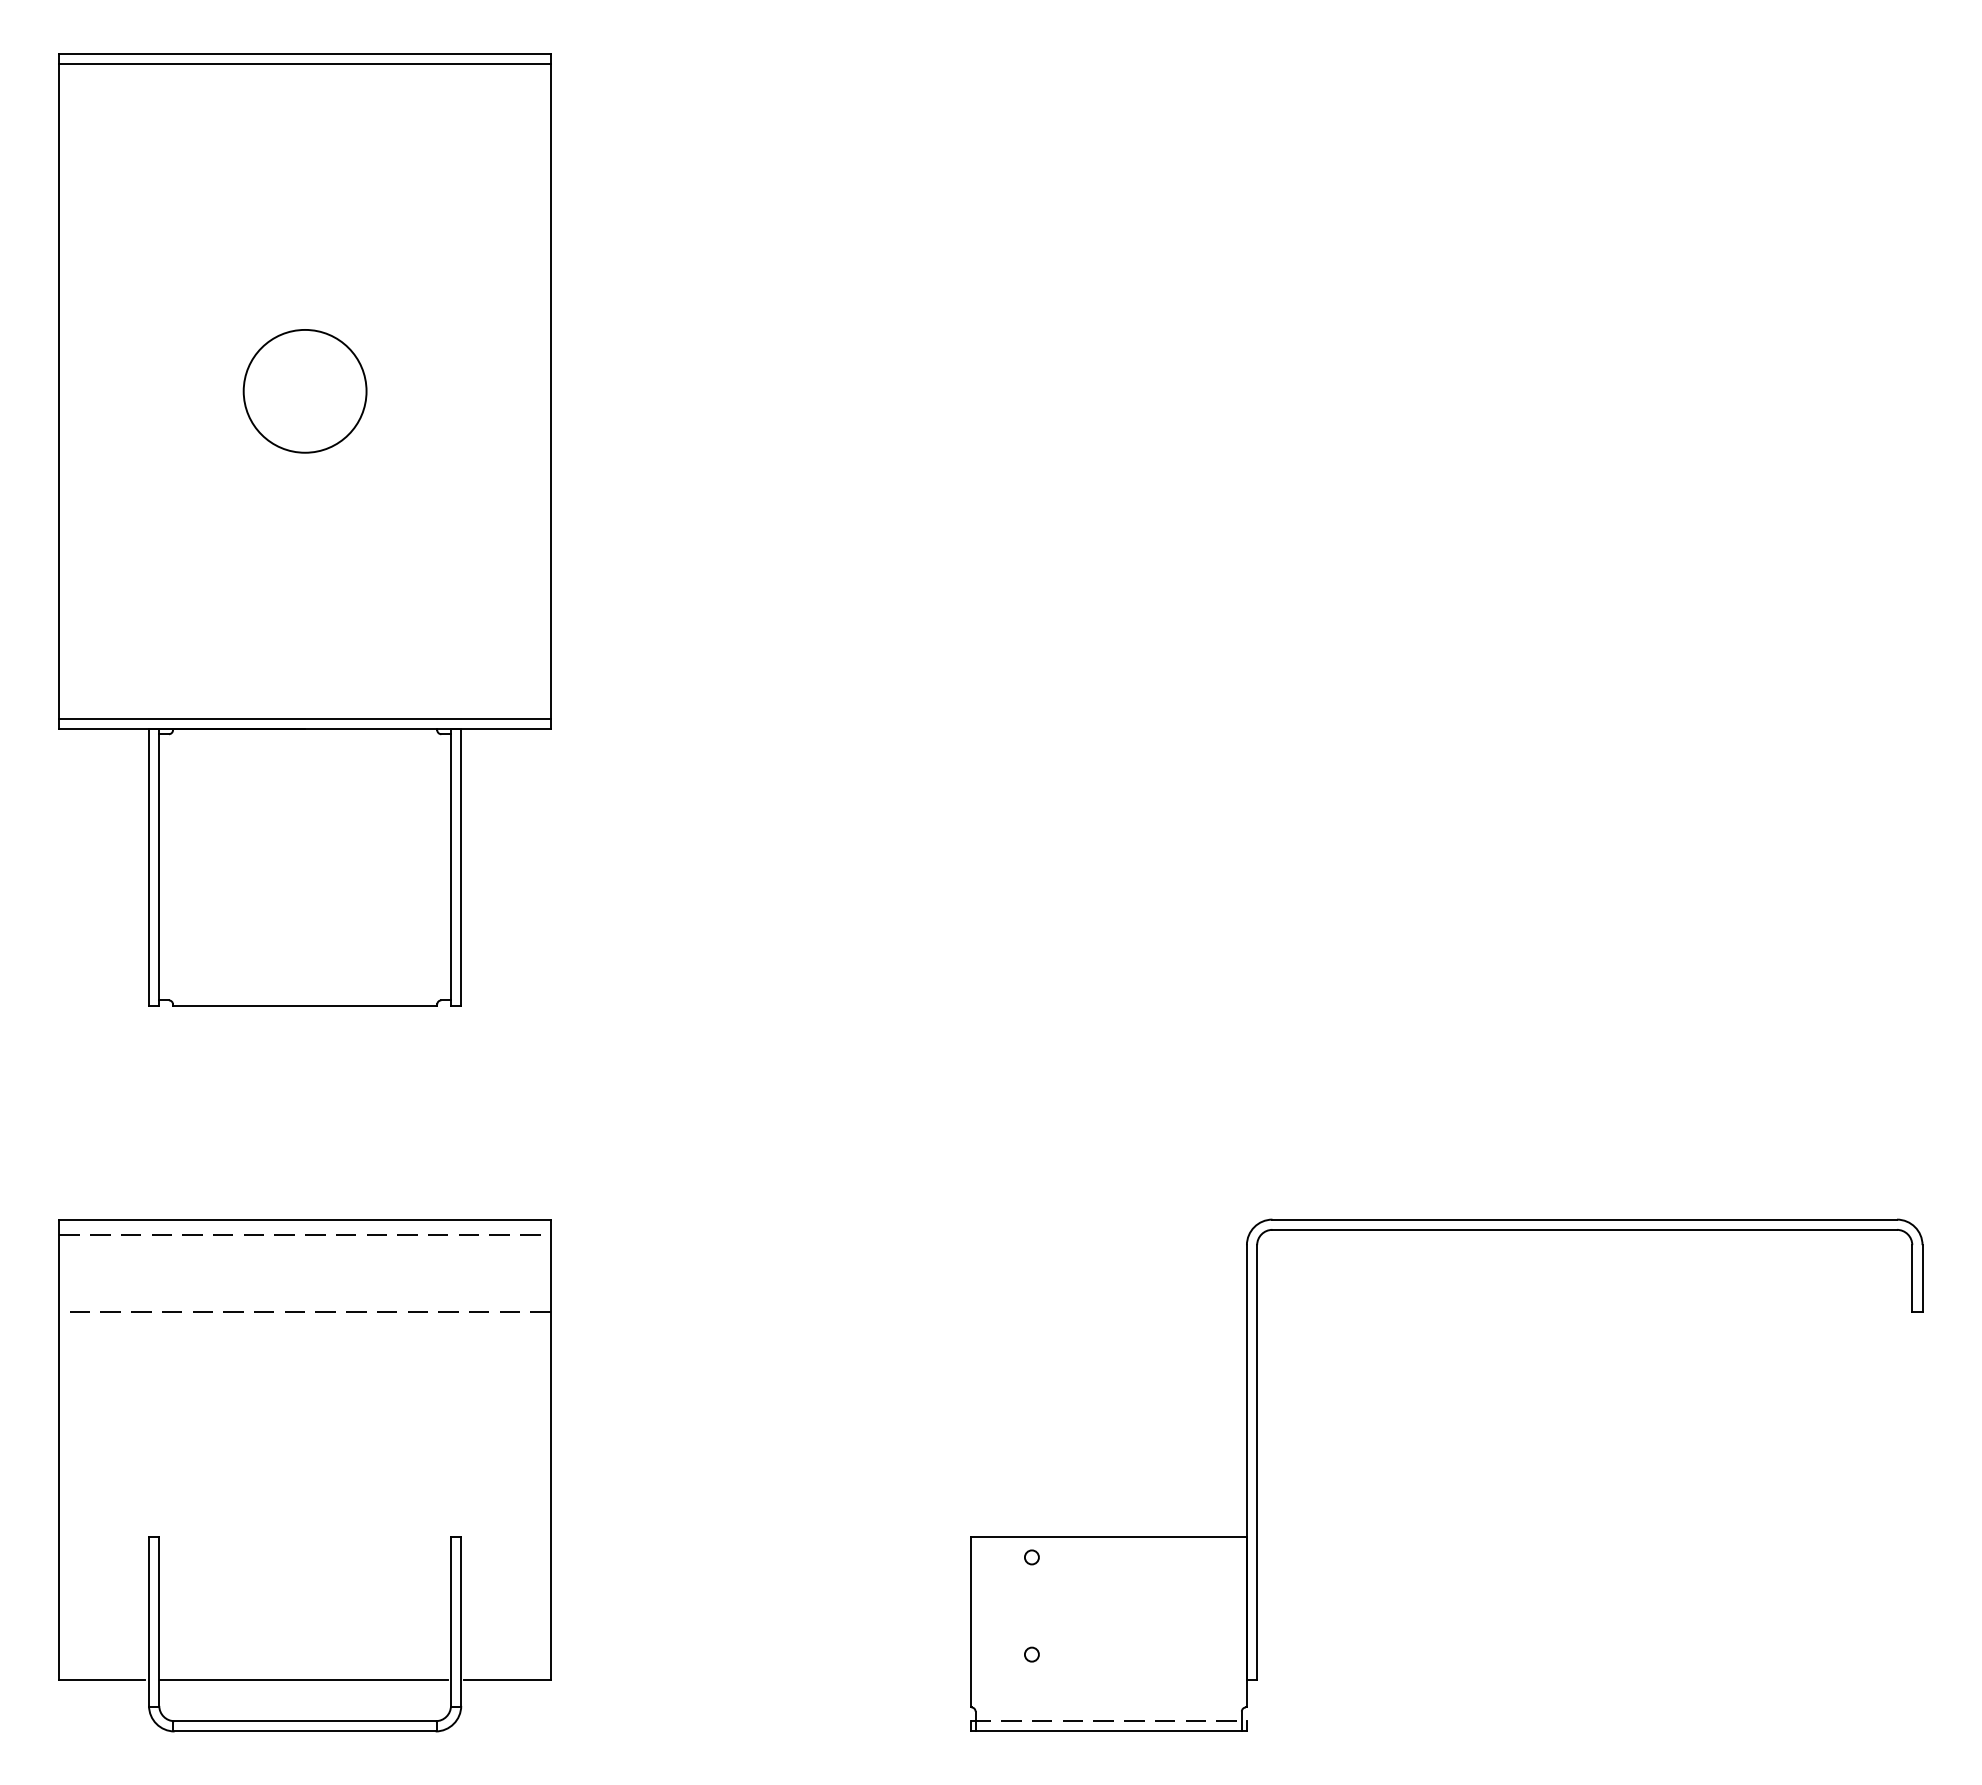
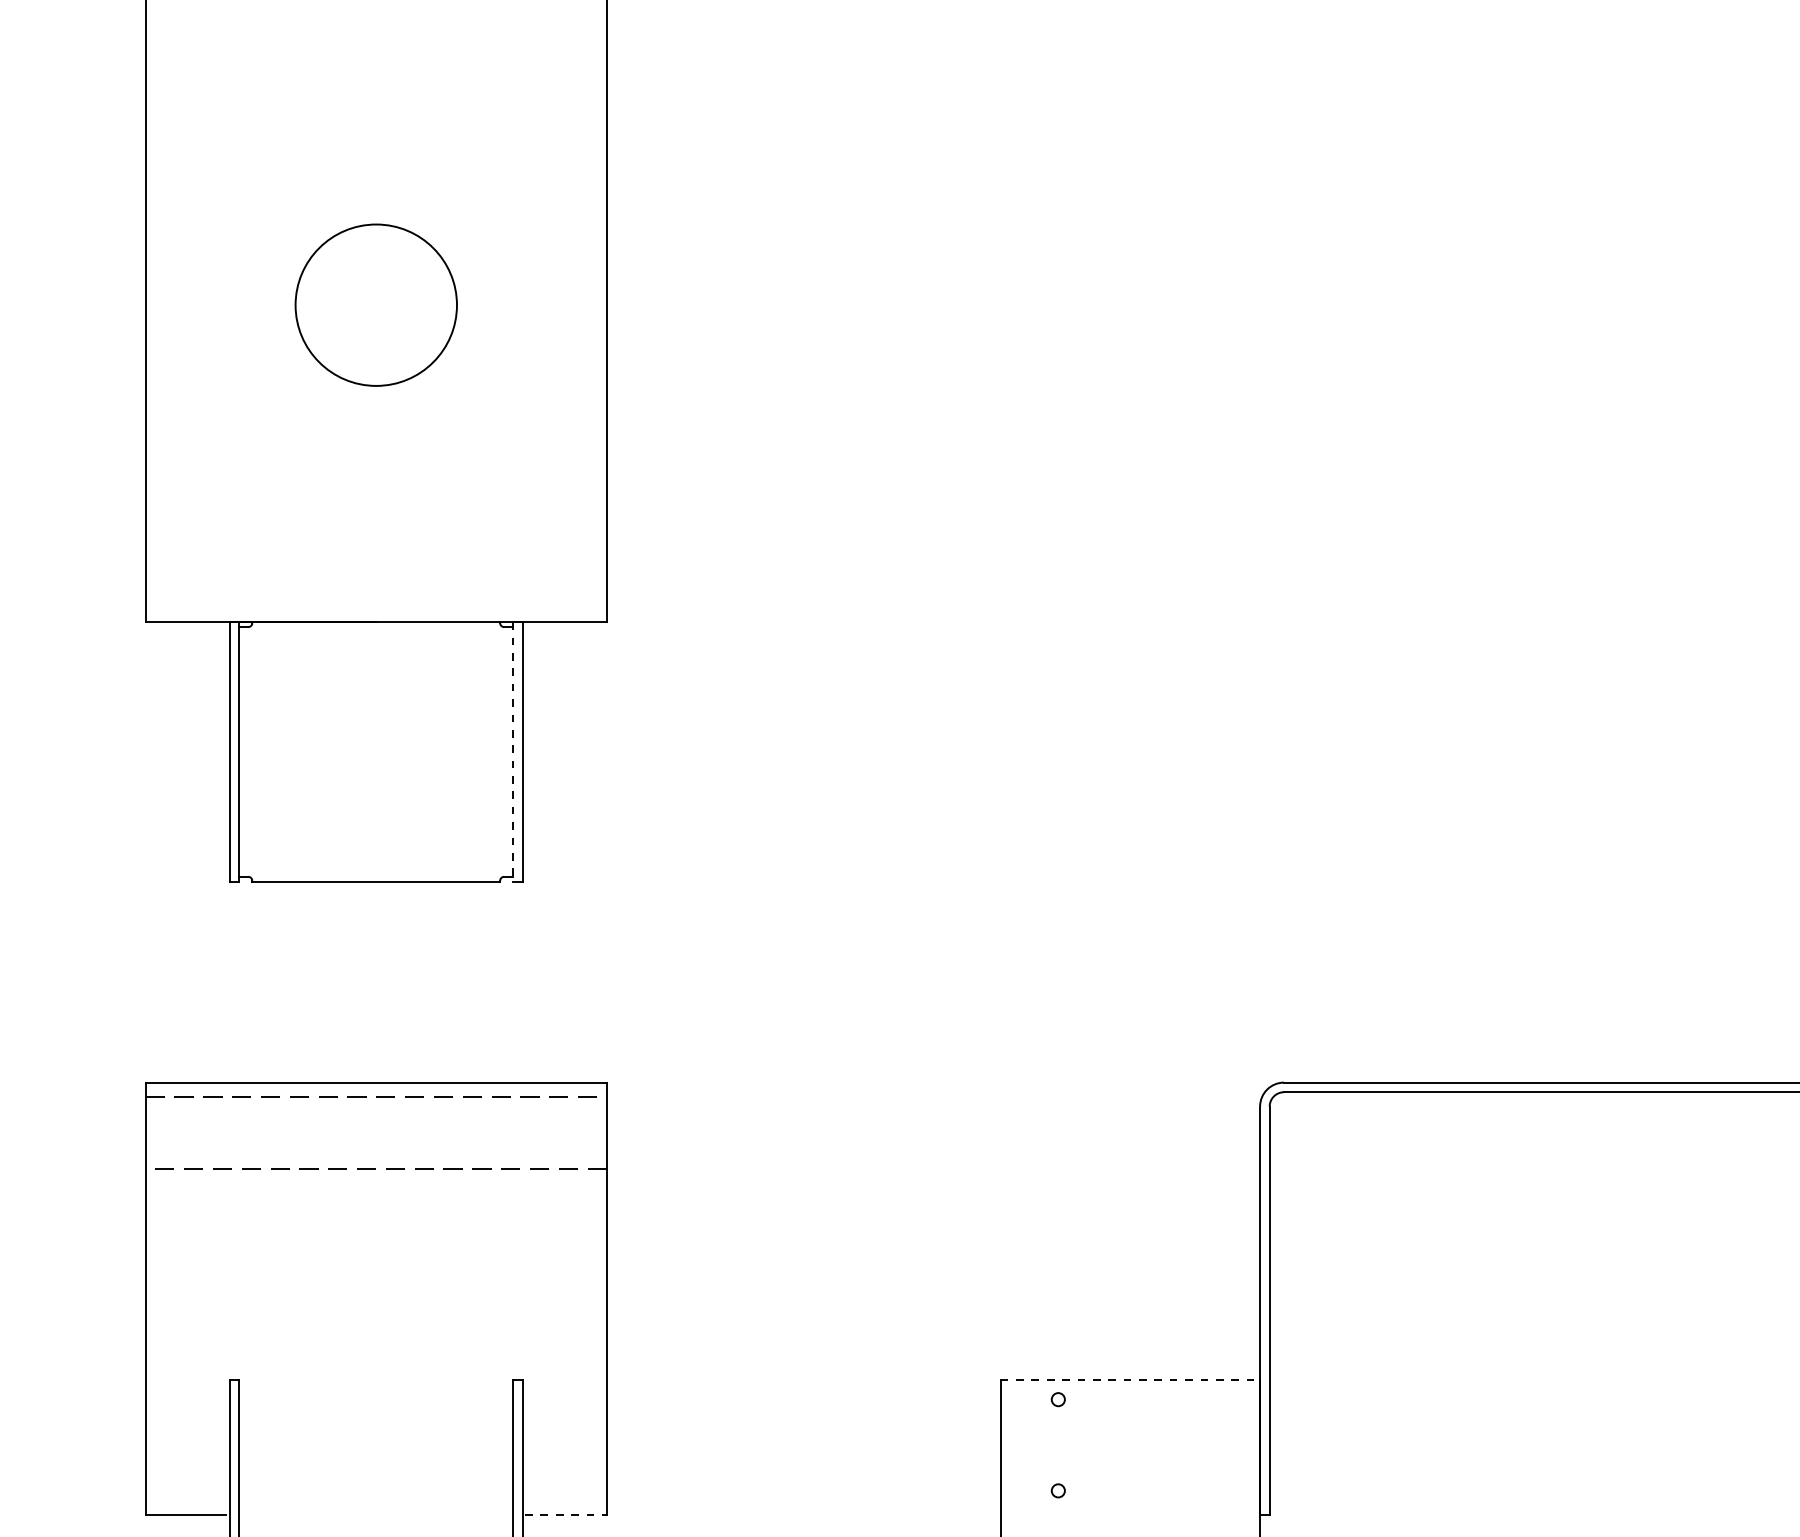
circle: (304, 391) -> (375, 305), size x1.4
line: (304, 718) -> (375, 612), removed
line: (450, 867) -> (512, 752), solid -> dashed
line: (1109, 1536) -> (1131, 1380), solid -> dashed
line: (303, 1680) -> (374, 1515), removed
line: (507, 1680) -> (566, 1515), solid -> dashed

